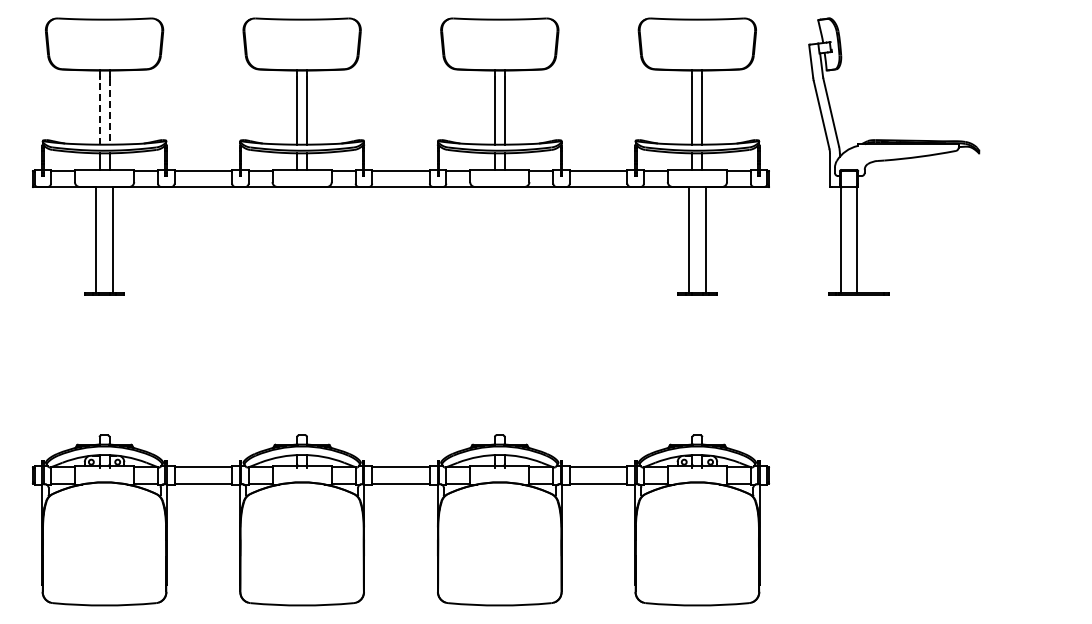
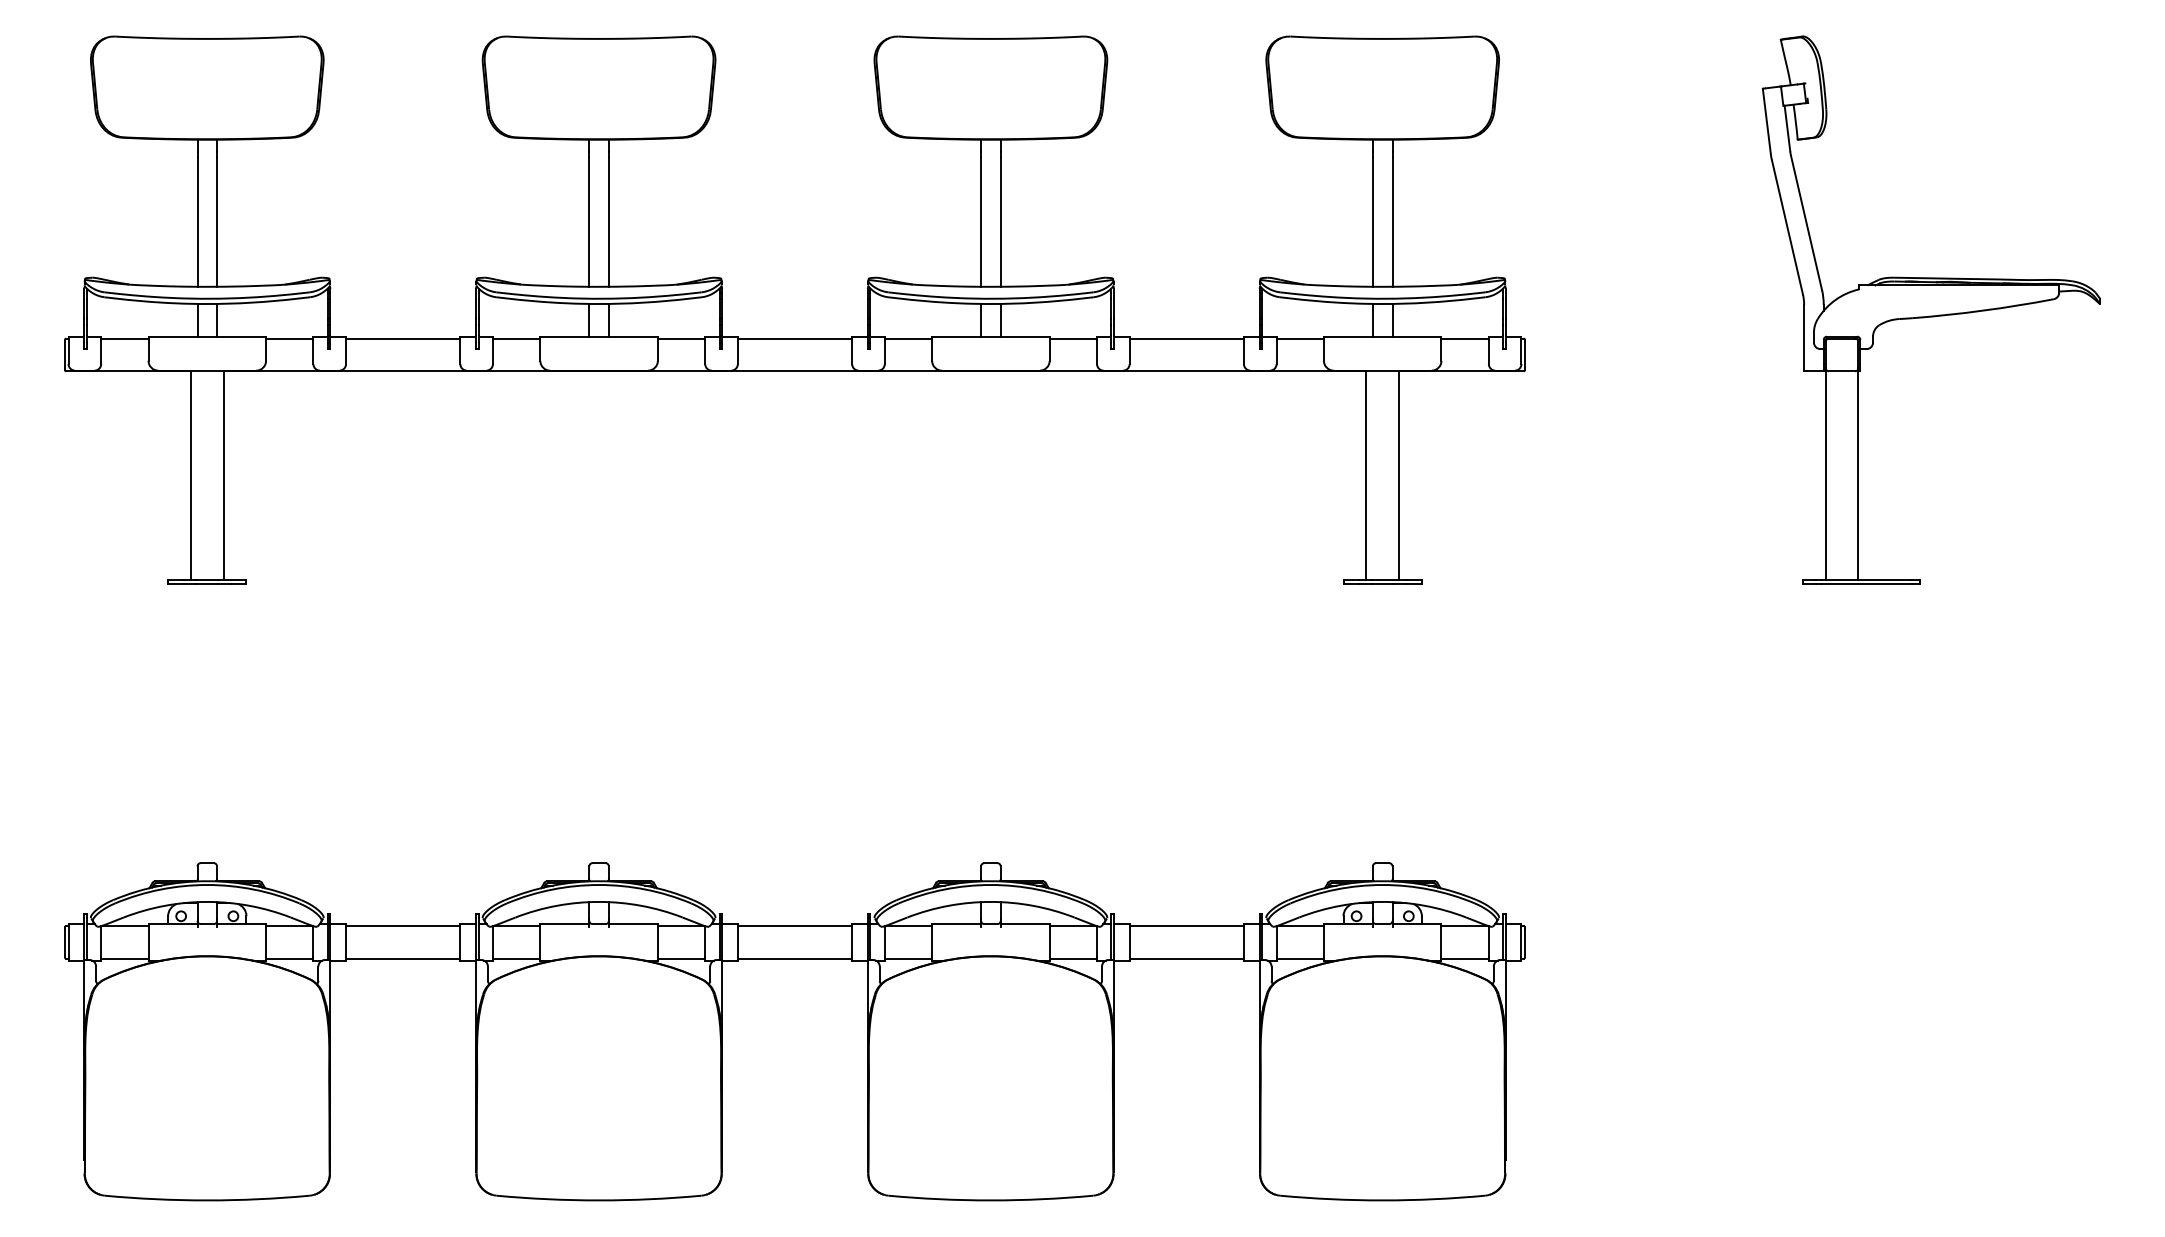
line: (99, 111) -> (197, 220), dashed -> solid
line: (109, 111) -> (217, 220), dashed -> solid
part: (894, 156) -> (1932, 310), moved

